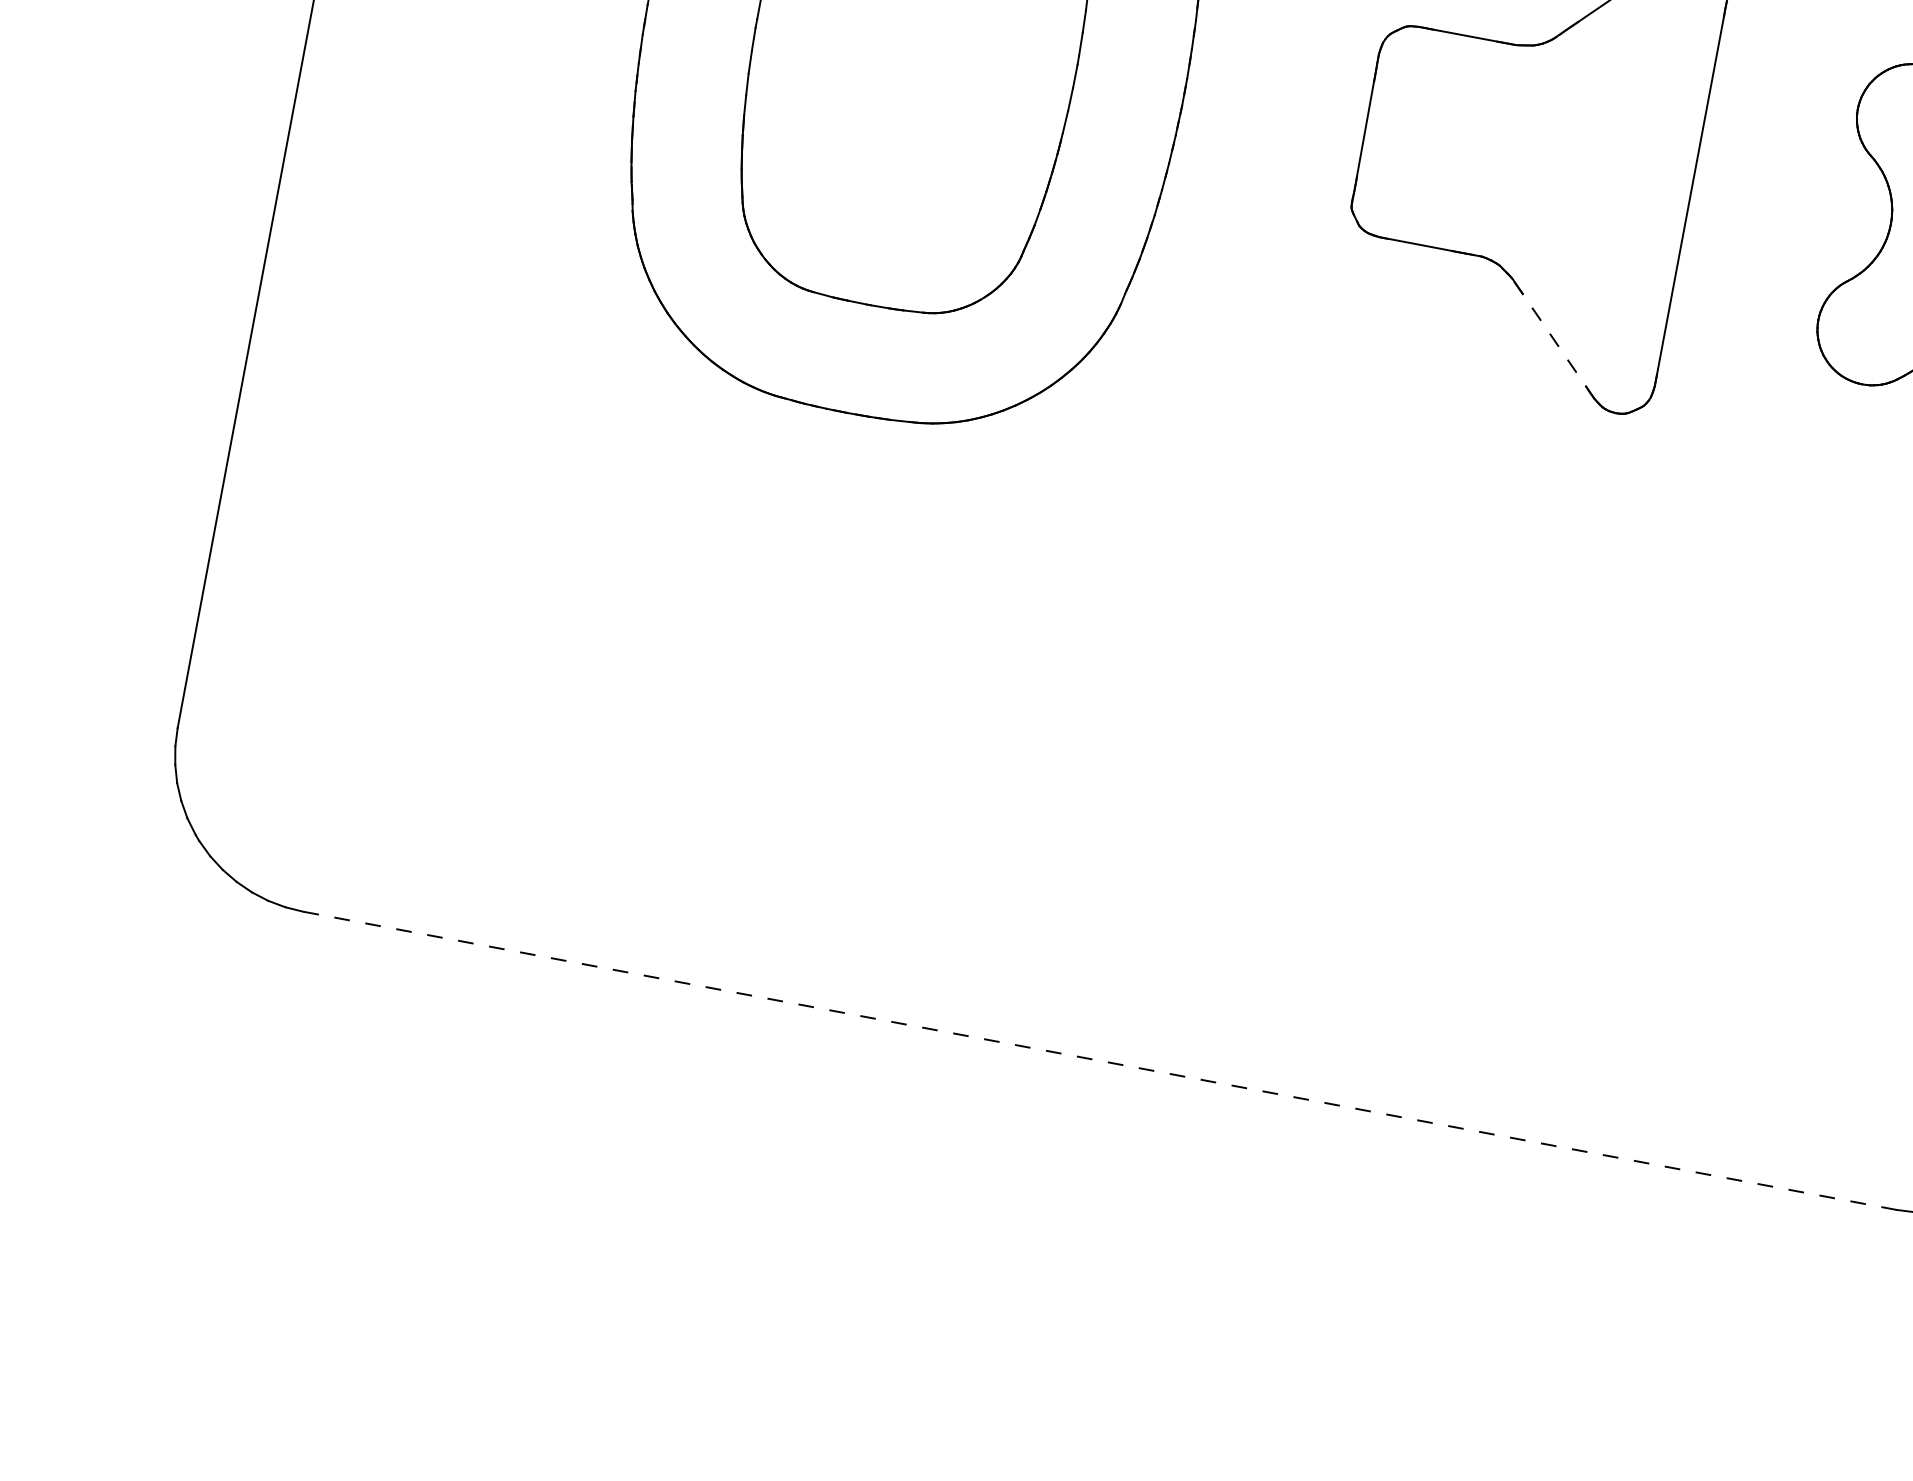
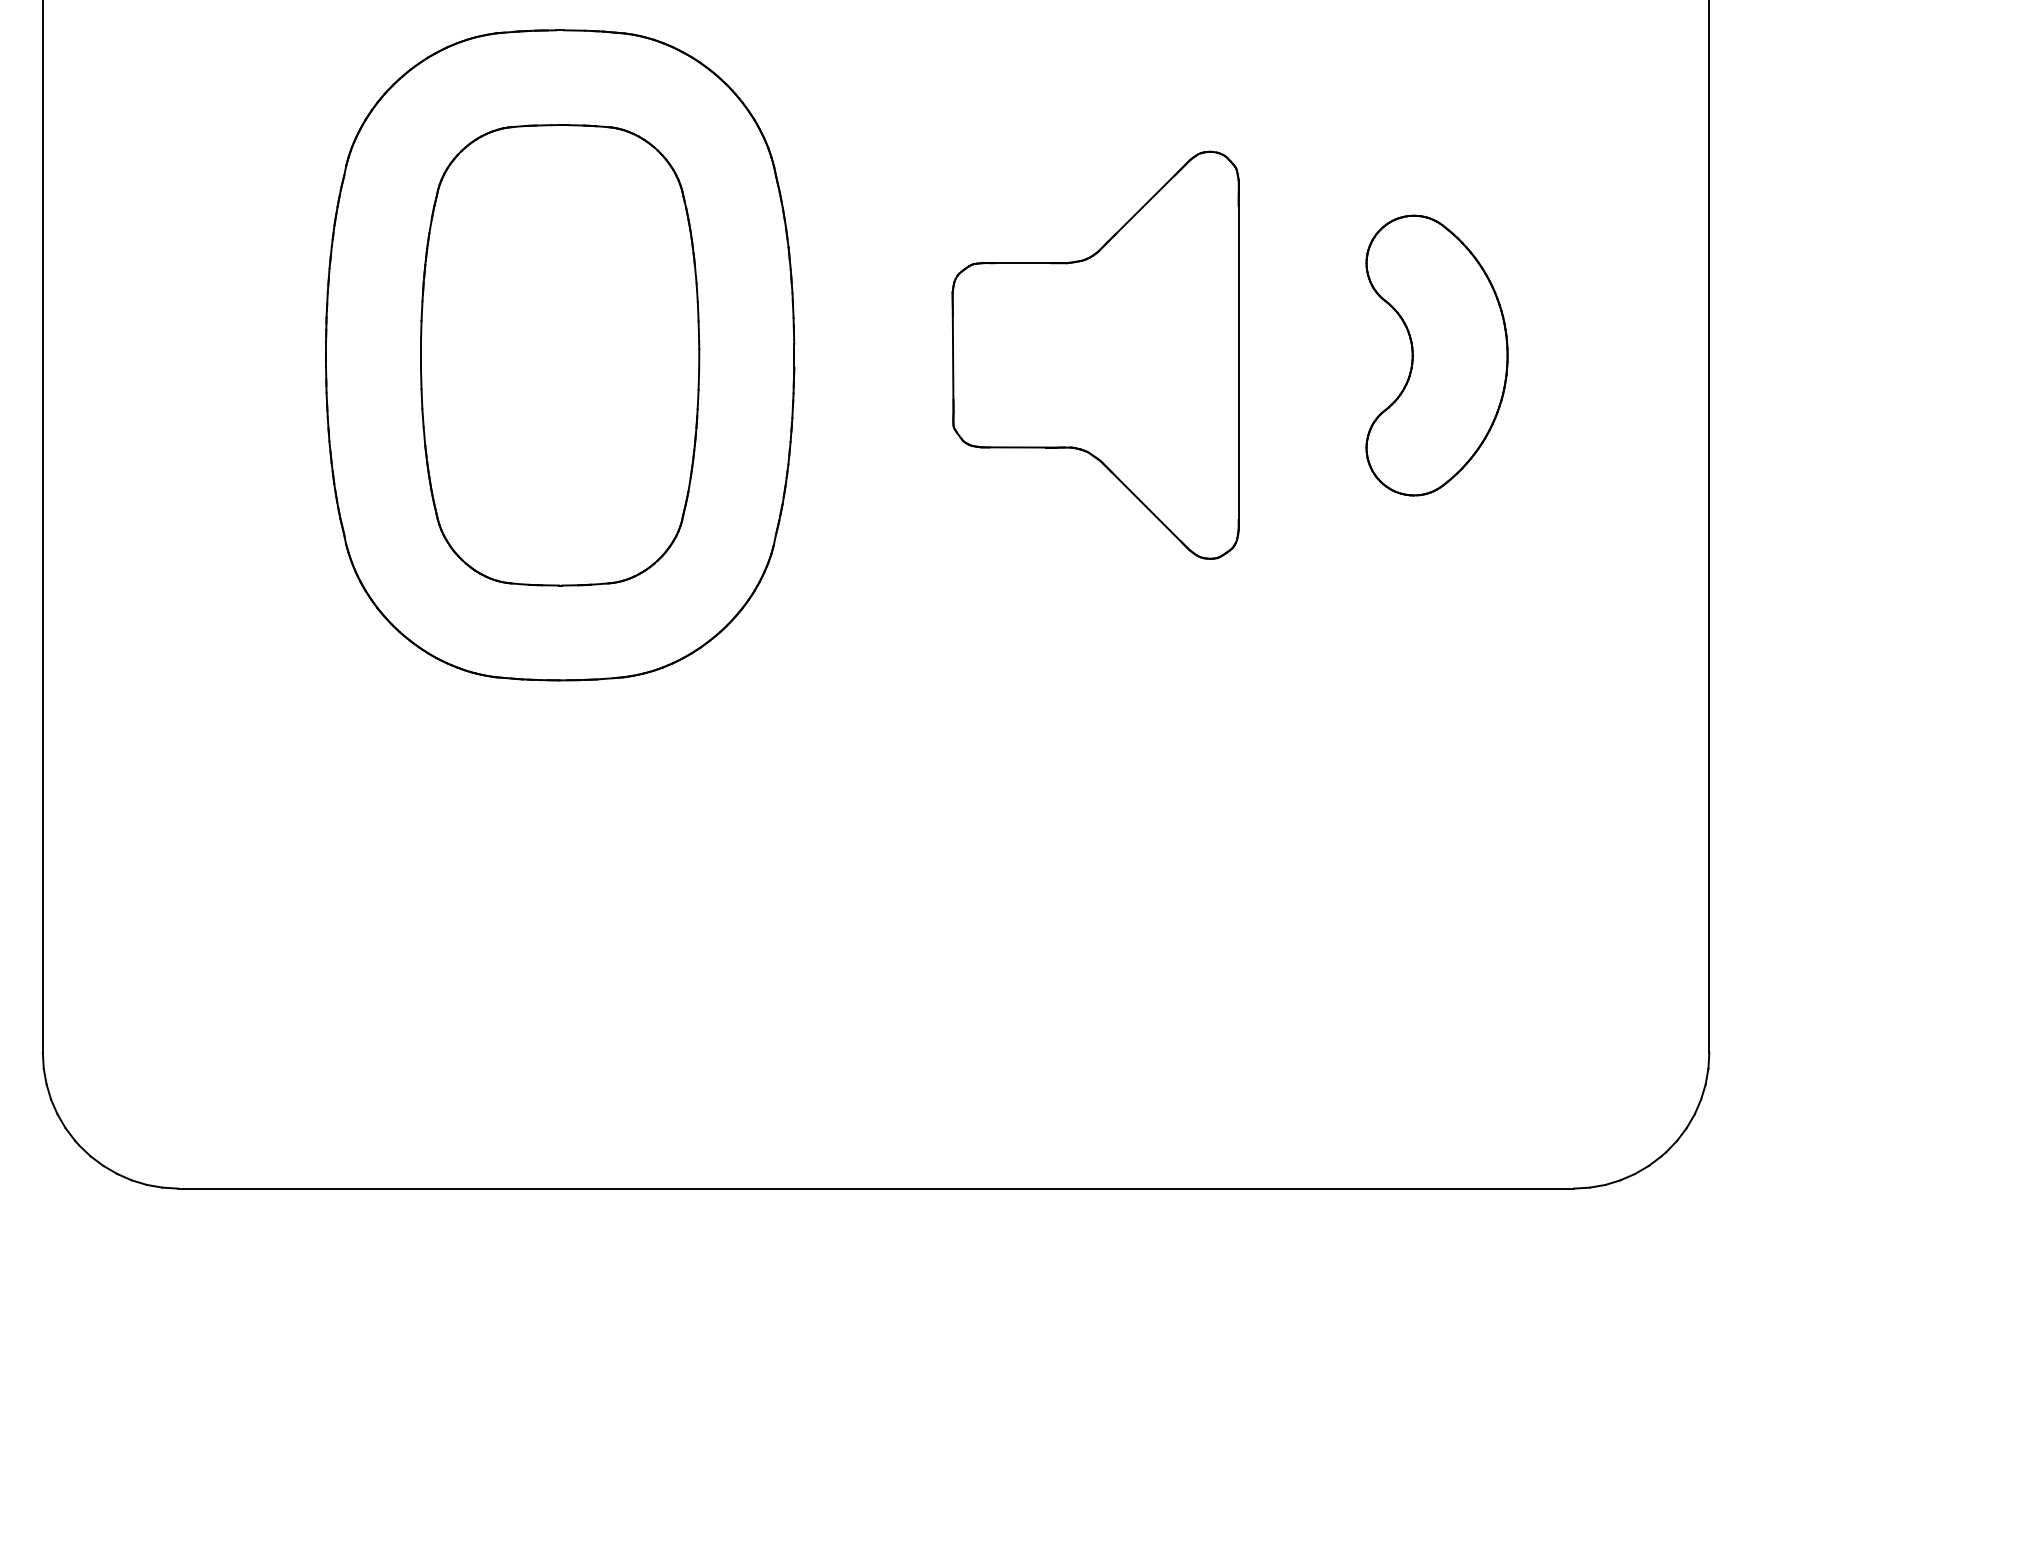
line: (1553, 338) -> (1145, 505), dashed -> solid
line: (1100, 1060) -> (876, 1188), dashed -> solid

